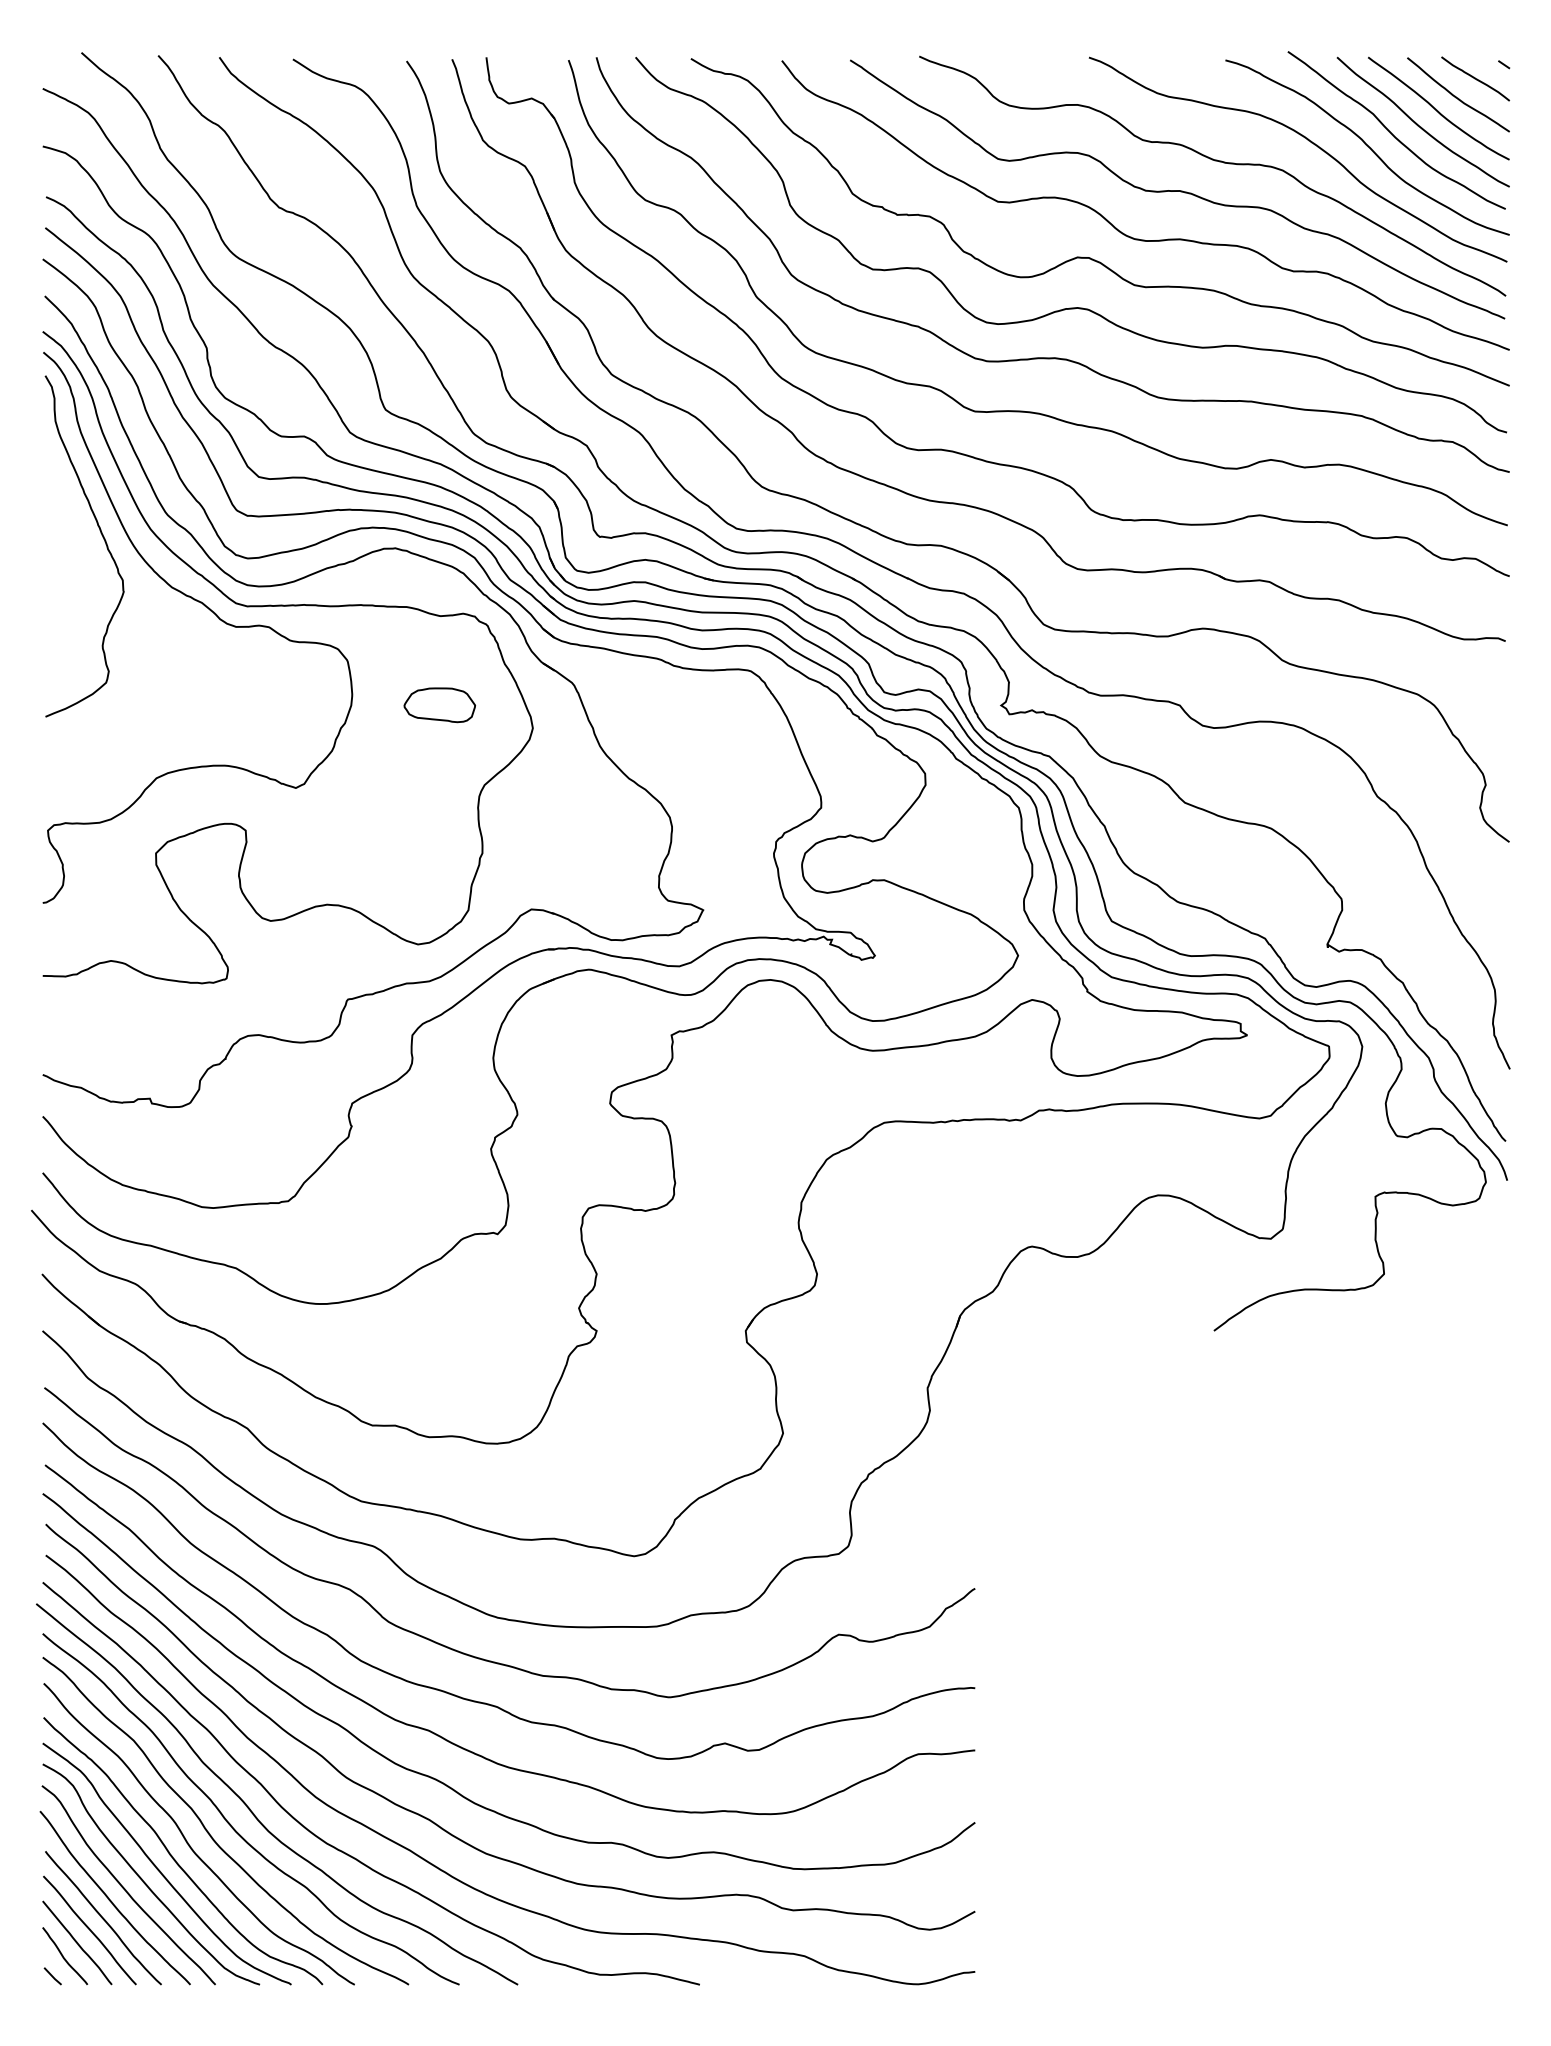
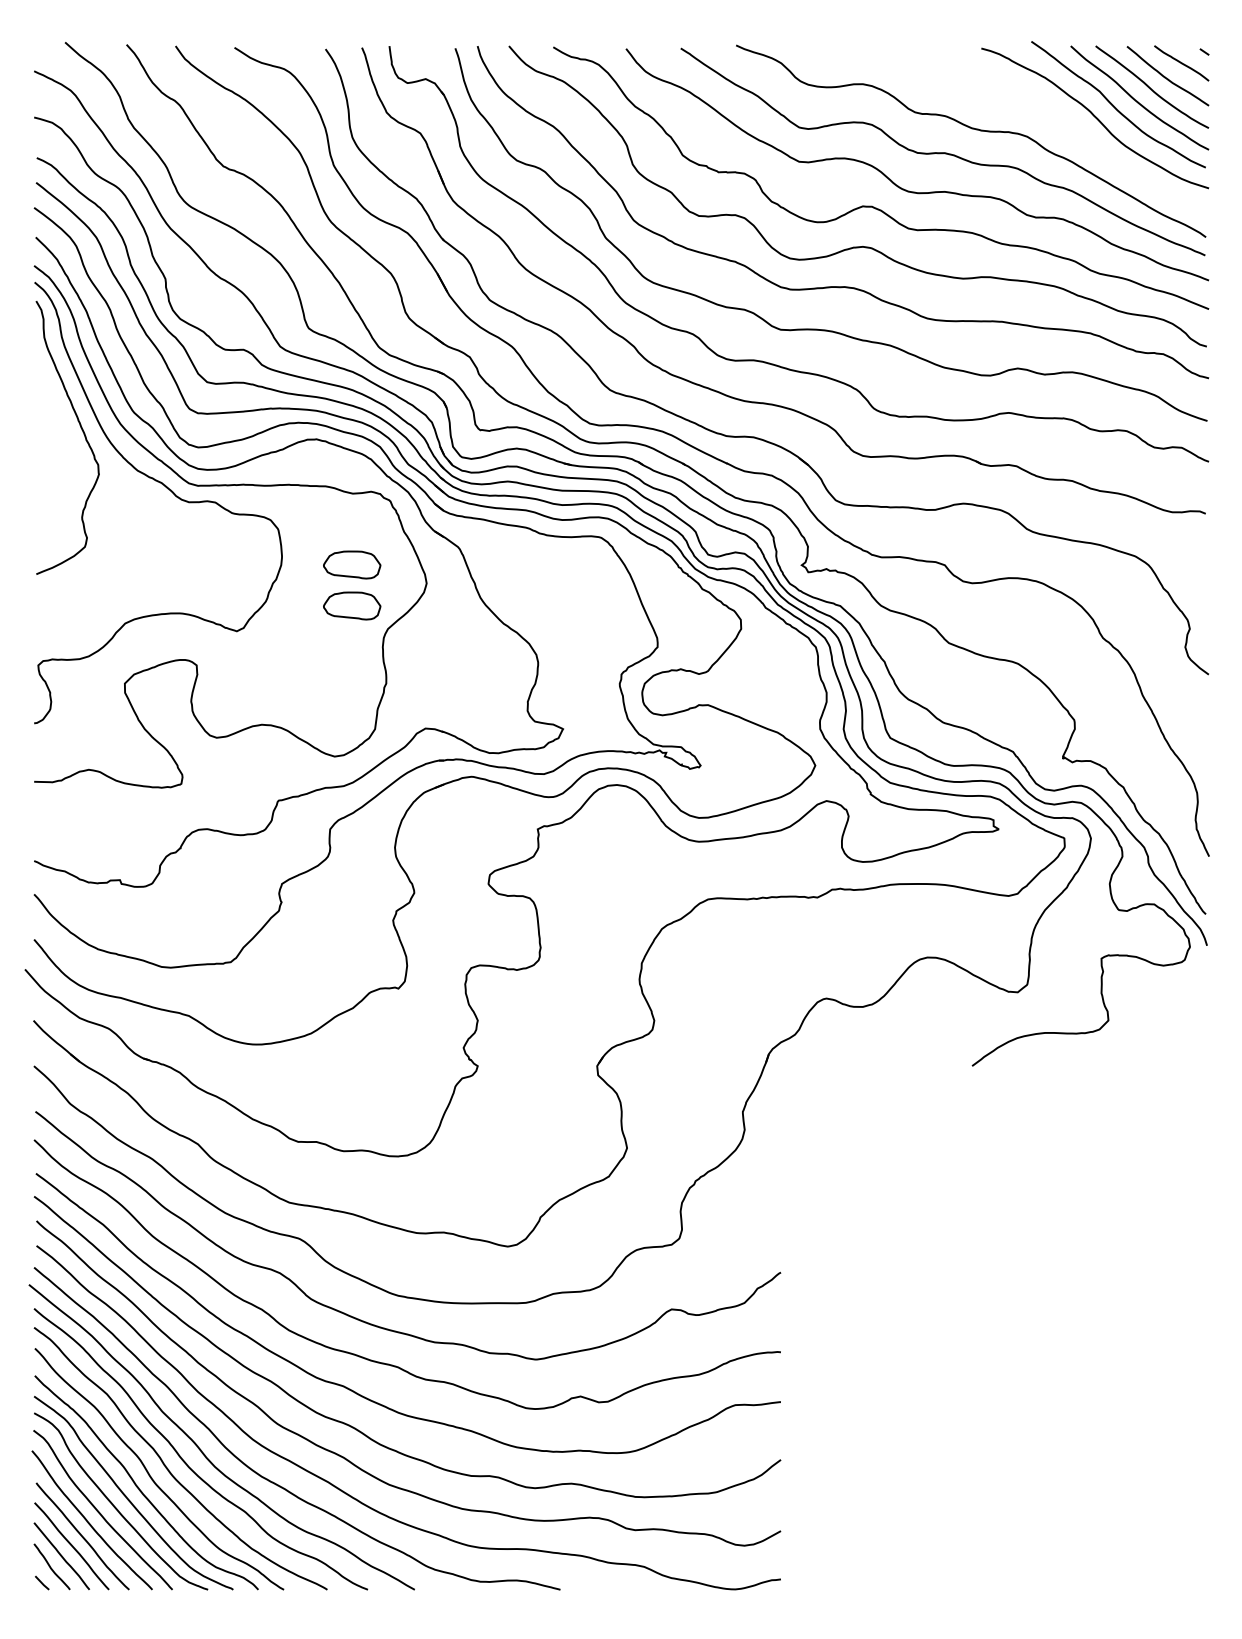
curve: (1308, 141) -> (1047, 113), removed
part: (440, 755) -> (352, 605), added

